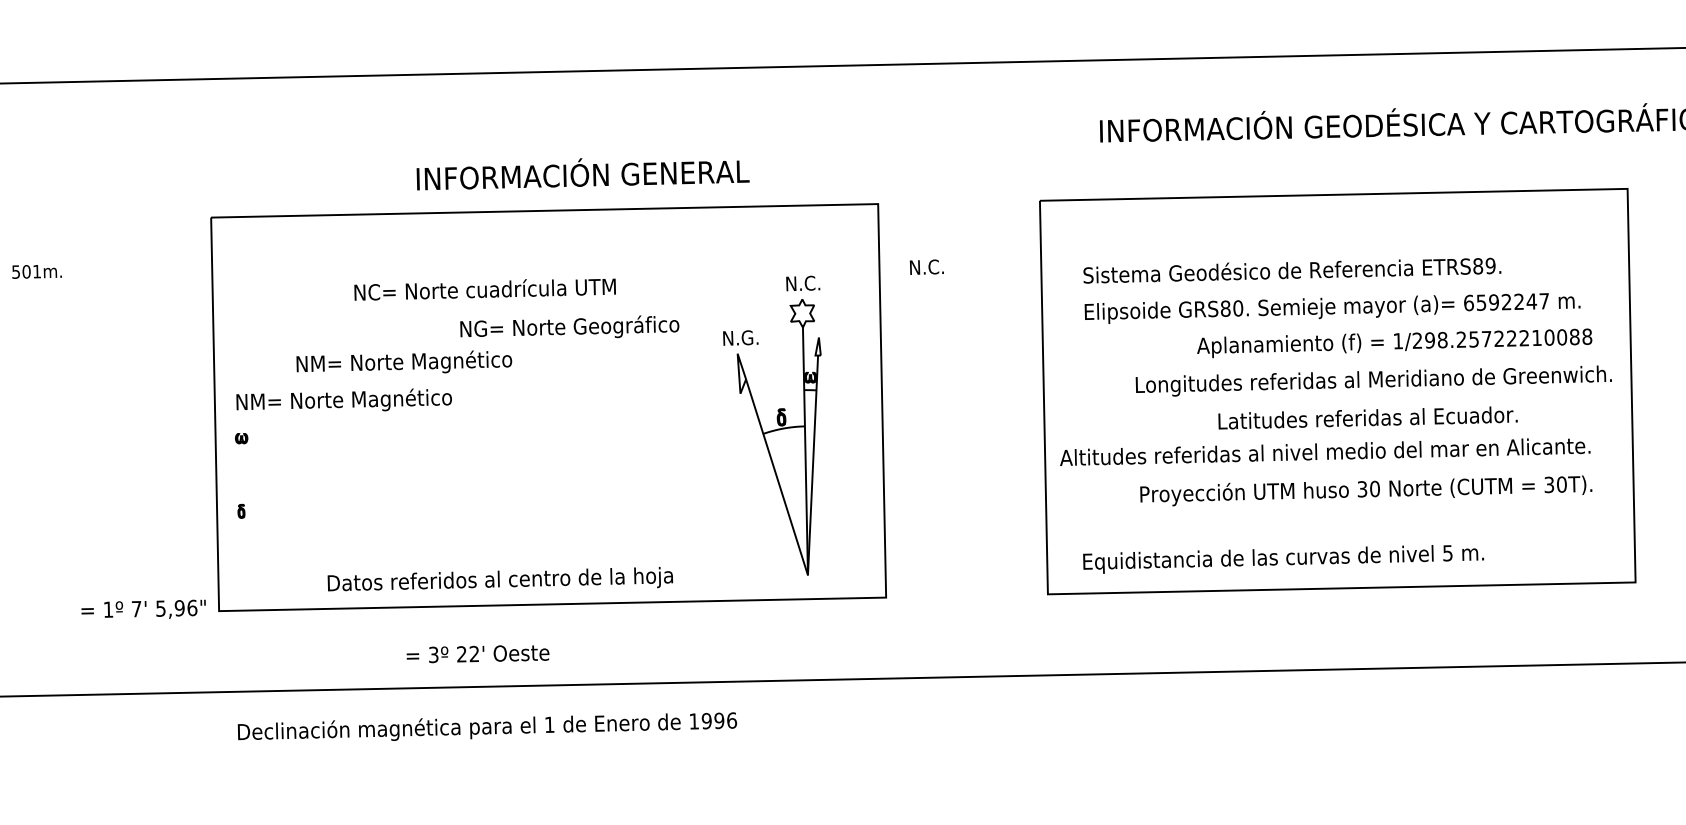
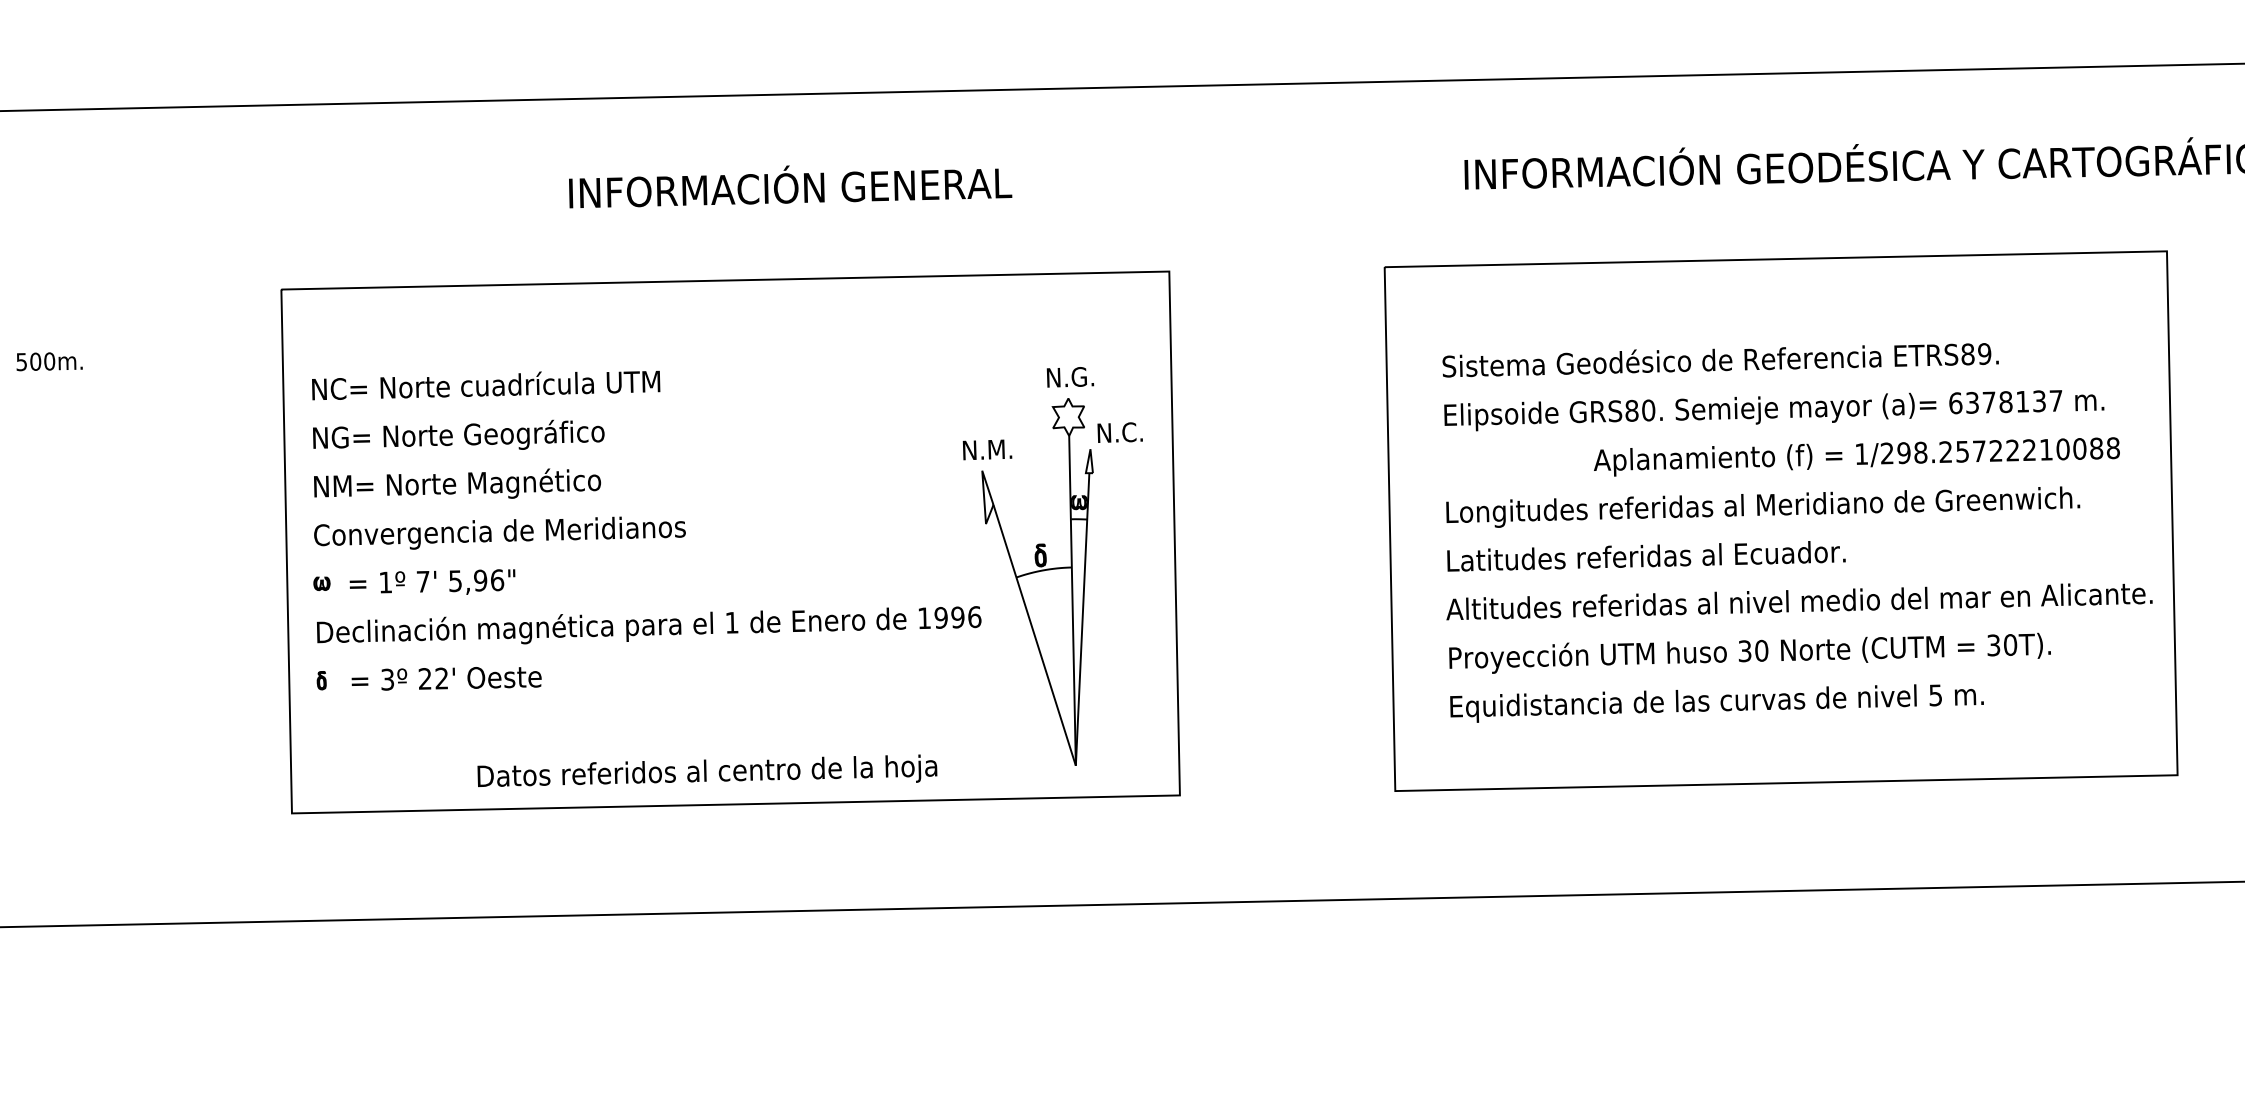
text: (583, 173) -> (790, 186), moved
text: (926, 267) -> (1119, 432), moved
text: (36, 271) -> (49, 361), 501m. -> 500m.
text: (816, 282) -> (1087, 376), N.C. -> N.G.
text: (485, 289) -> (486, 385), moved
text: (1507, 301) -> (2006, 401), 6592247 -> 6378137
text: (569, 326) -> (458, 434), moved
text: (750, 337) -> (999, 449), N.G. -> N.M.
text: (404, 361) -> (457, 483), moved
text: (1374, 380) -> (1763, 506), moved
text: (375, 400) -> (499, 532), NM= Norte Magnético -> Convergencia de Meridianos
text: (1368, 418) -> (1646, 556), moved
text: (1325, 451) -> (1799, 601), moved
text: (1365, 490) -> (1749, 652), moved
text: (1283, 559) -> (1716, 703), moved
text: (500, 578) -> (707, 770), moved
text: (143, 608) -> (432, 581), moved
text: (477, 654) -> (446, 678), moved
text: (487, 726) -> (649, 625), moved

